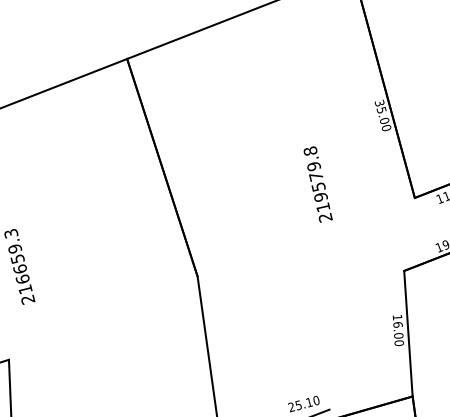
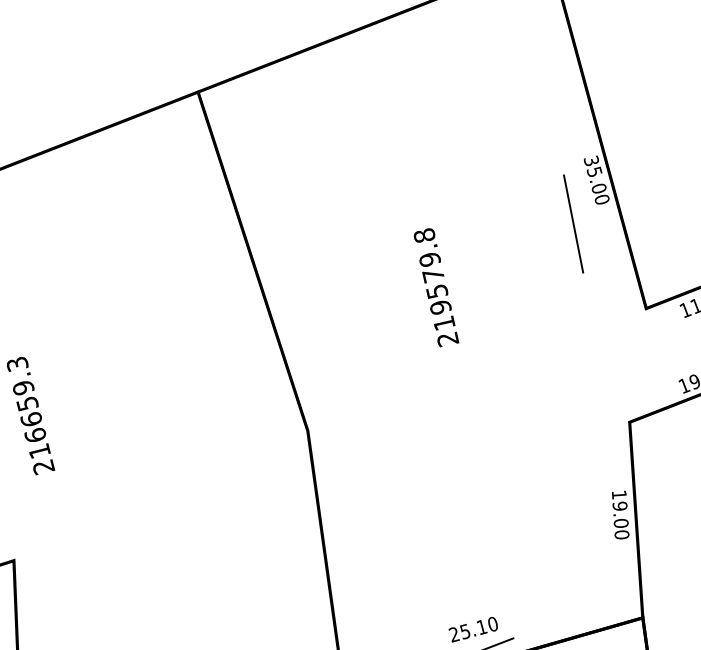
line: (368, 143) -> (574, 223), added
text: (317, 184) -> (435, 287), moved
text: (397, 324) -> (619, 505), 16.00 -> 19.00

